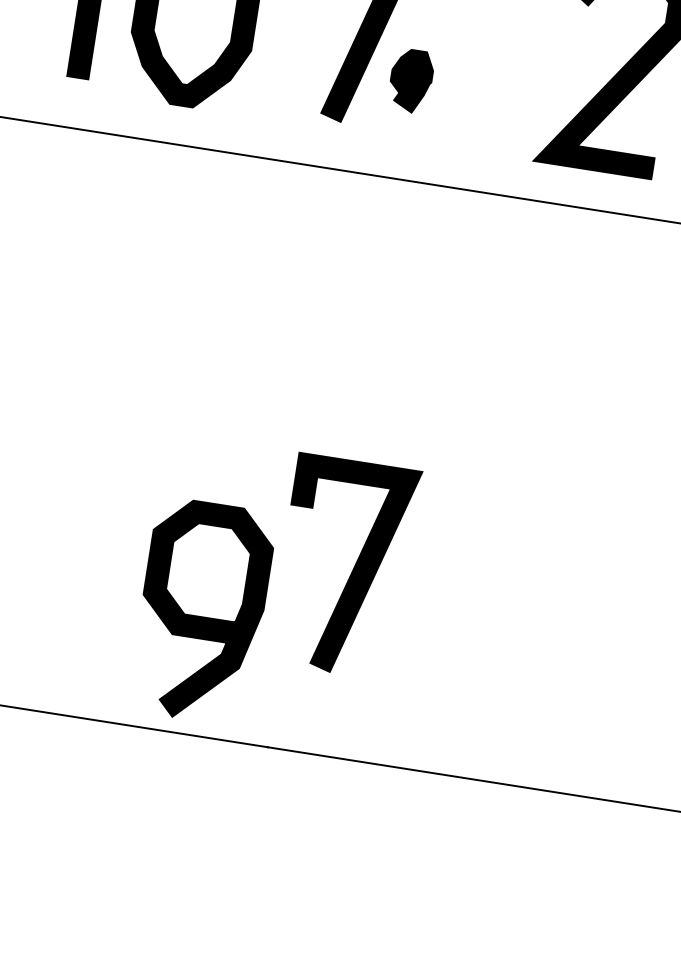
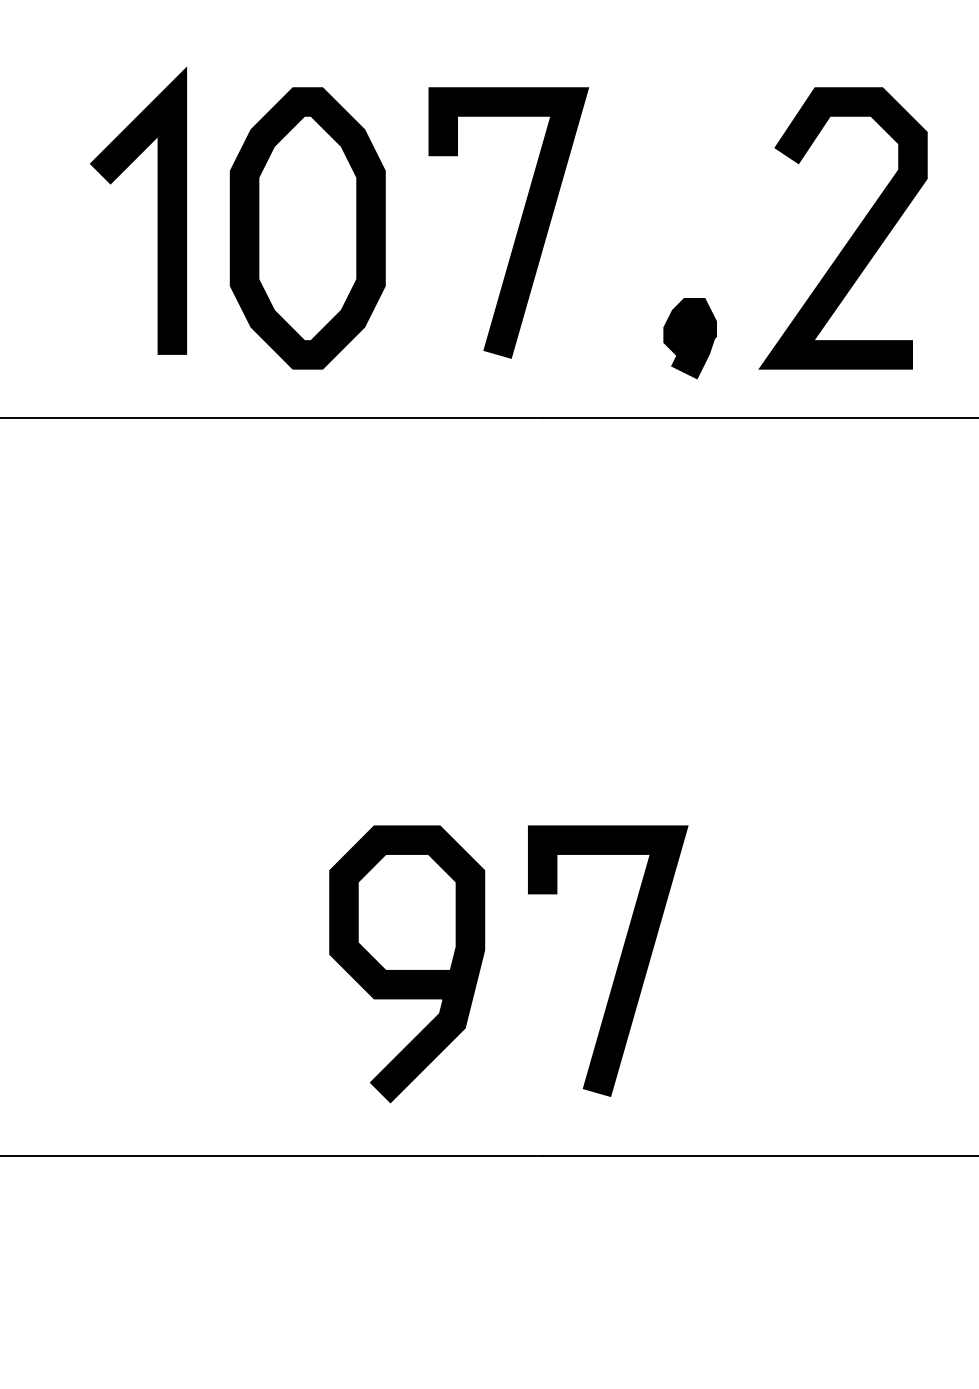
part: (410, 81) -> (689, 338), moved
line: (352, 569) -> (618, 962), moved
curve: (201, 616) -> (407, 970), moved

